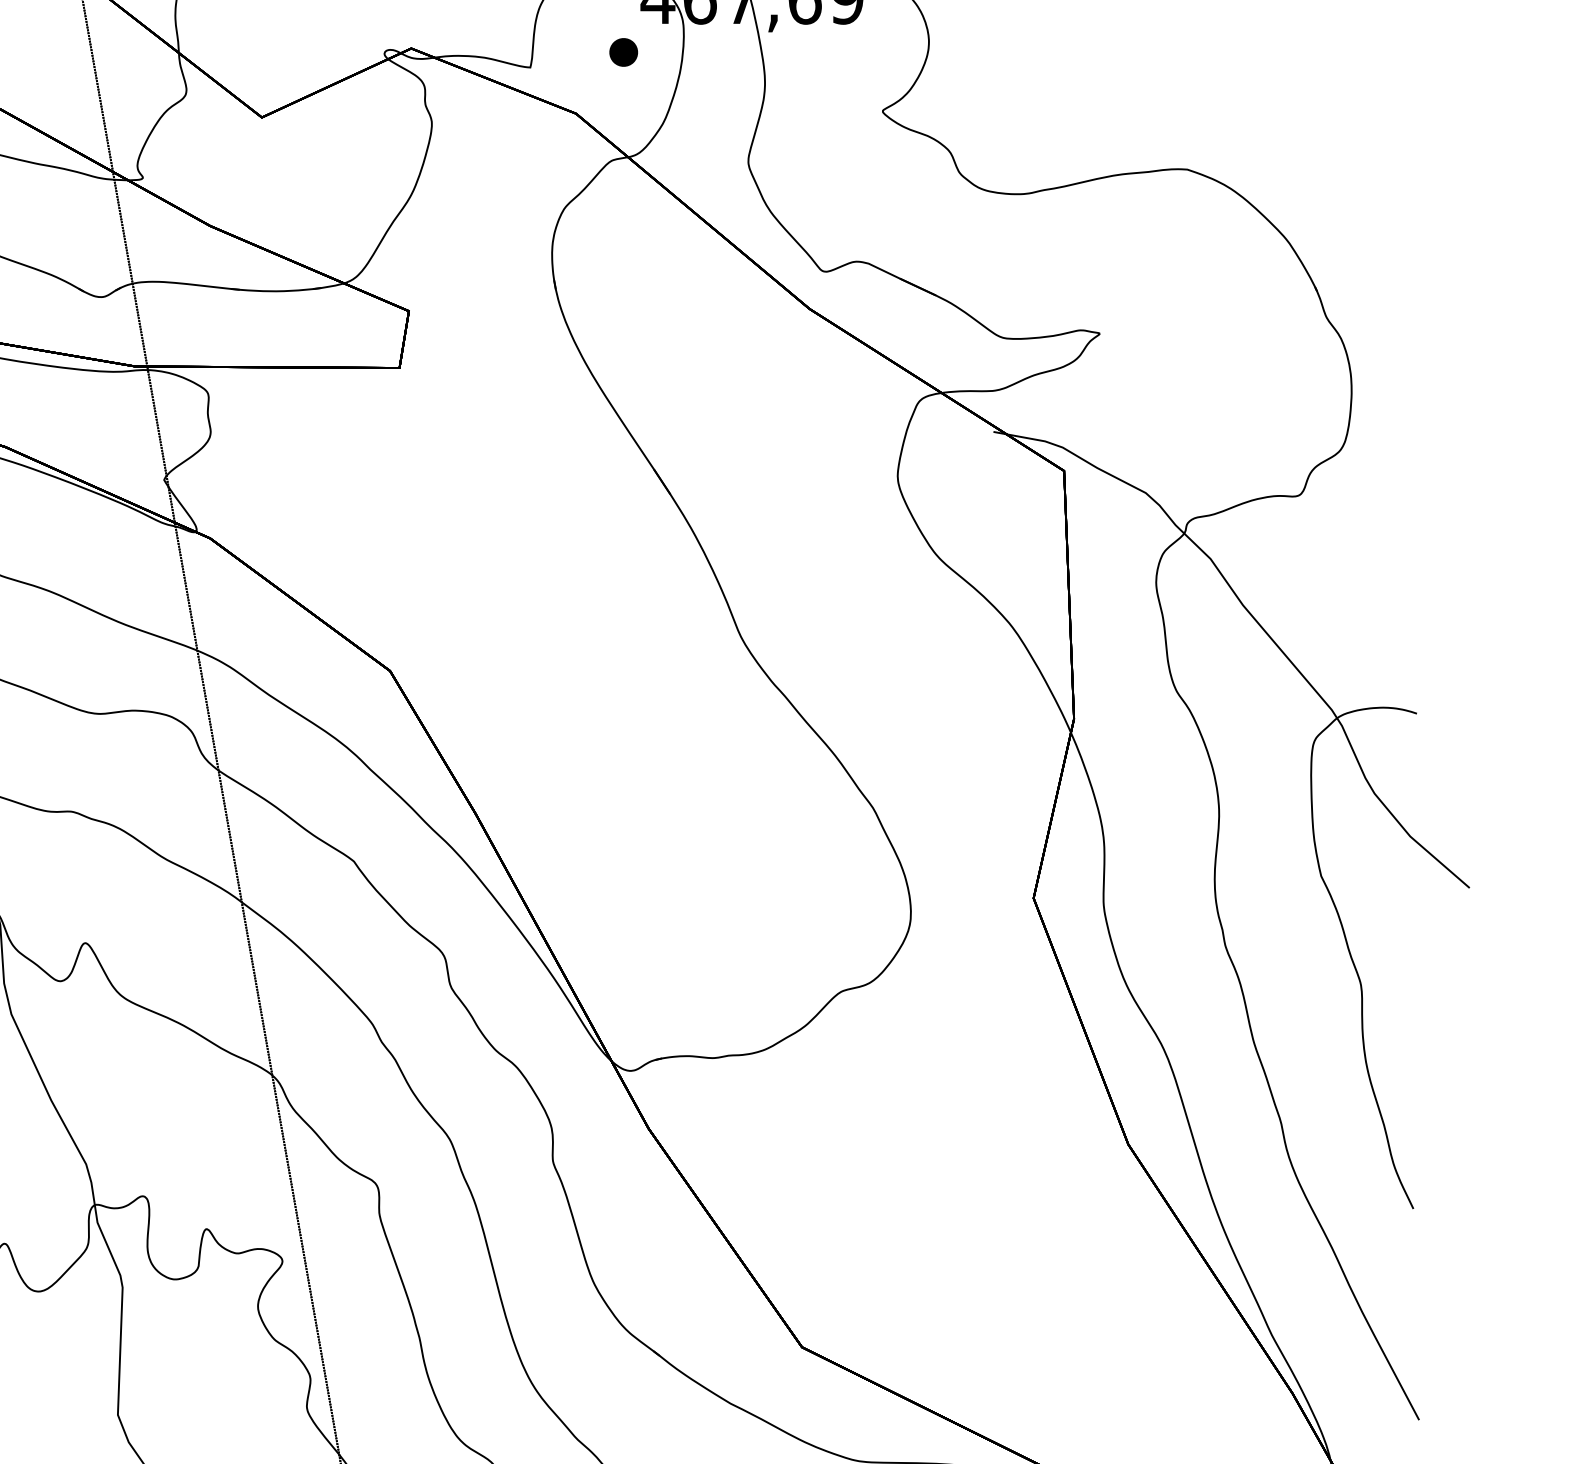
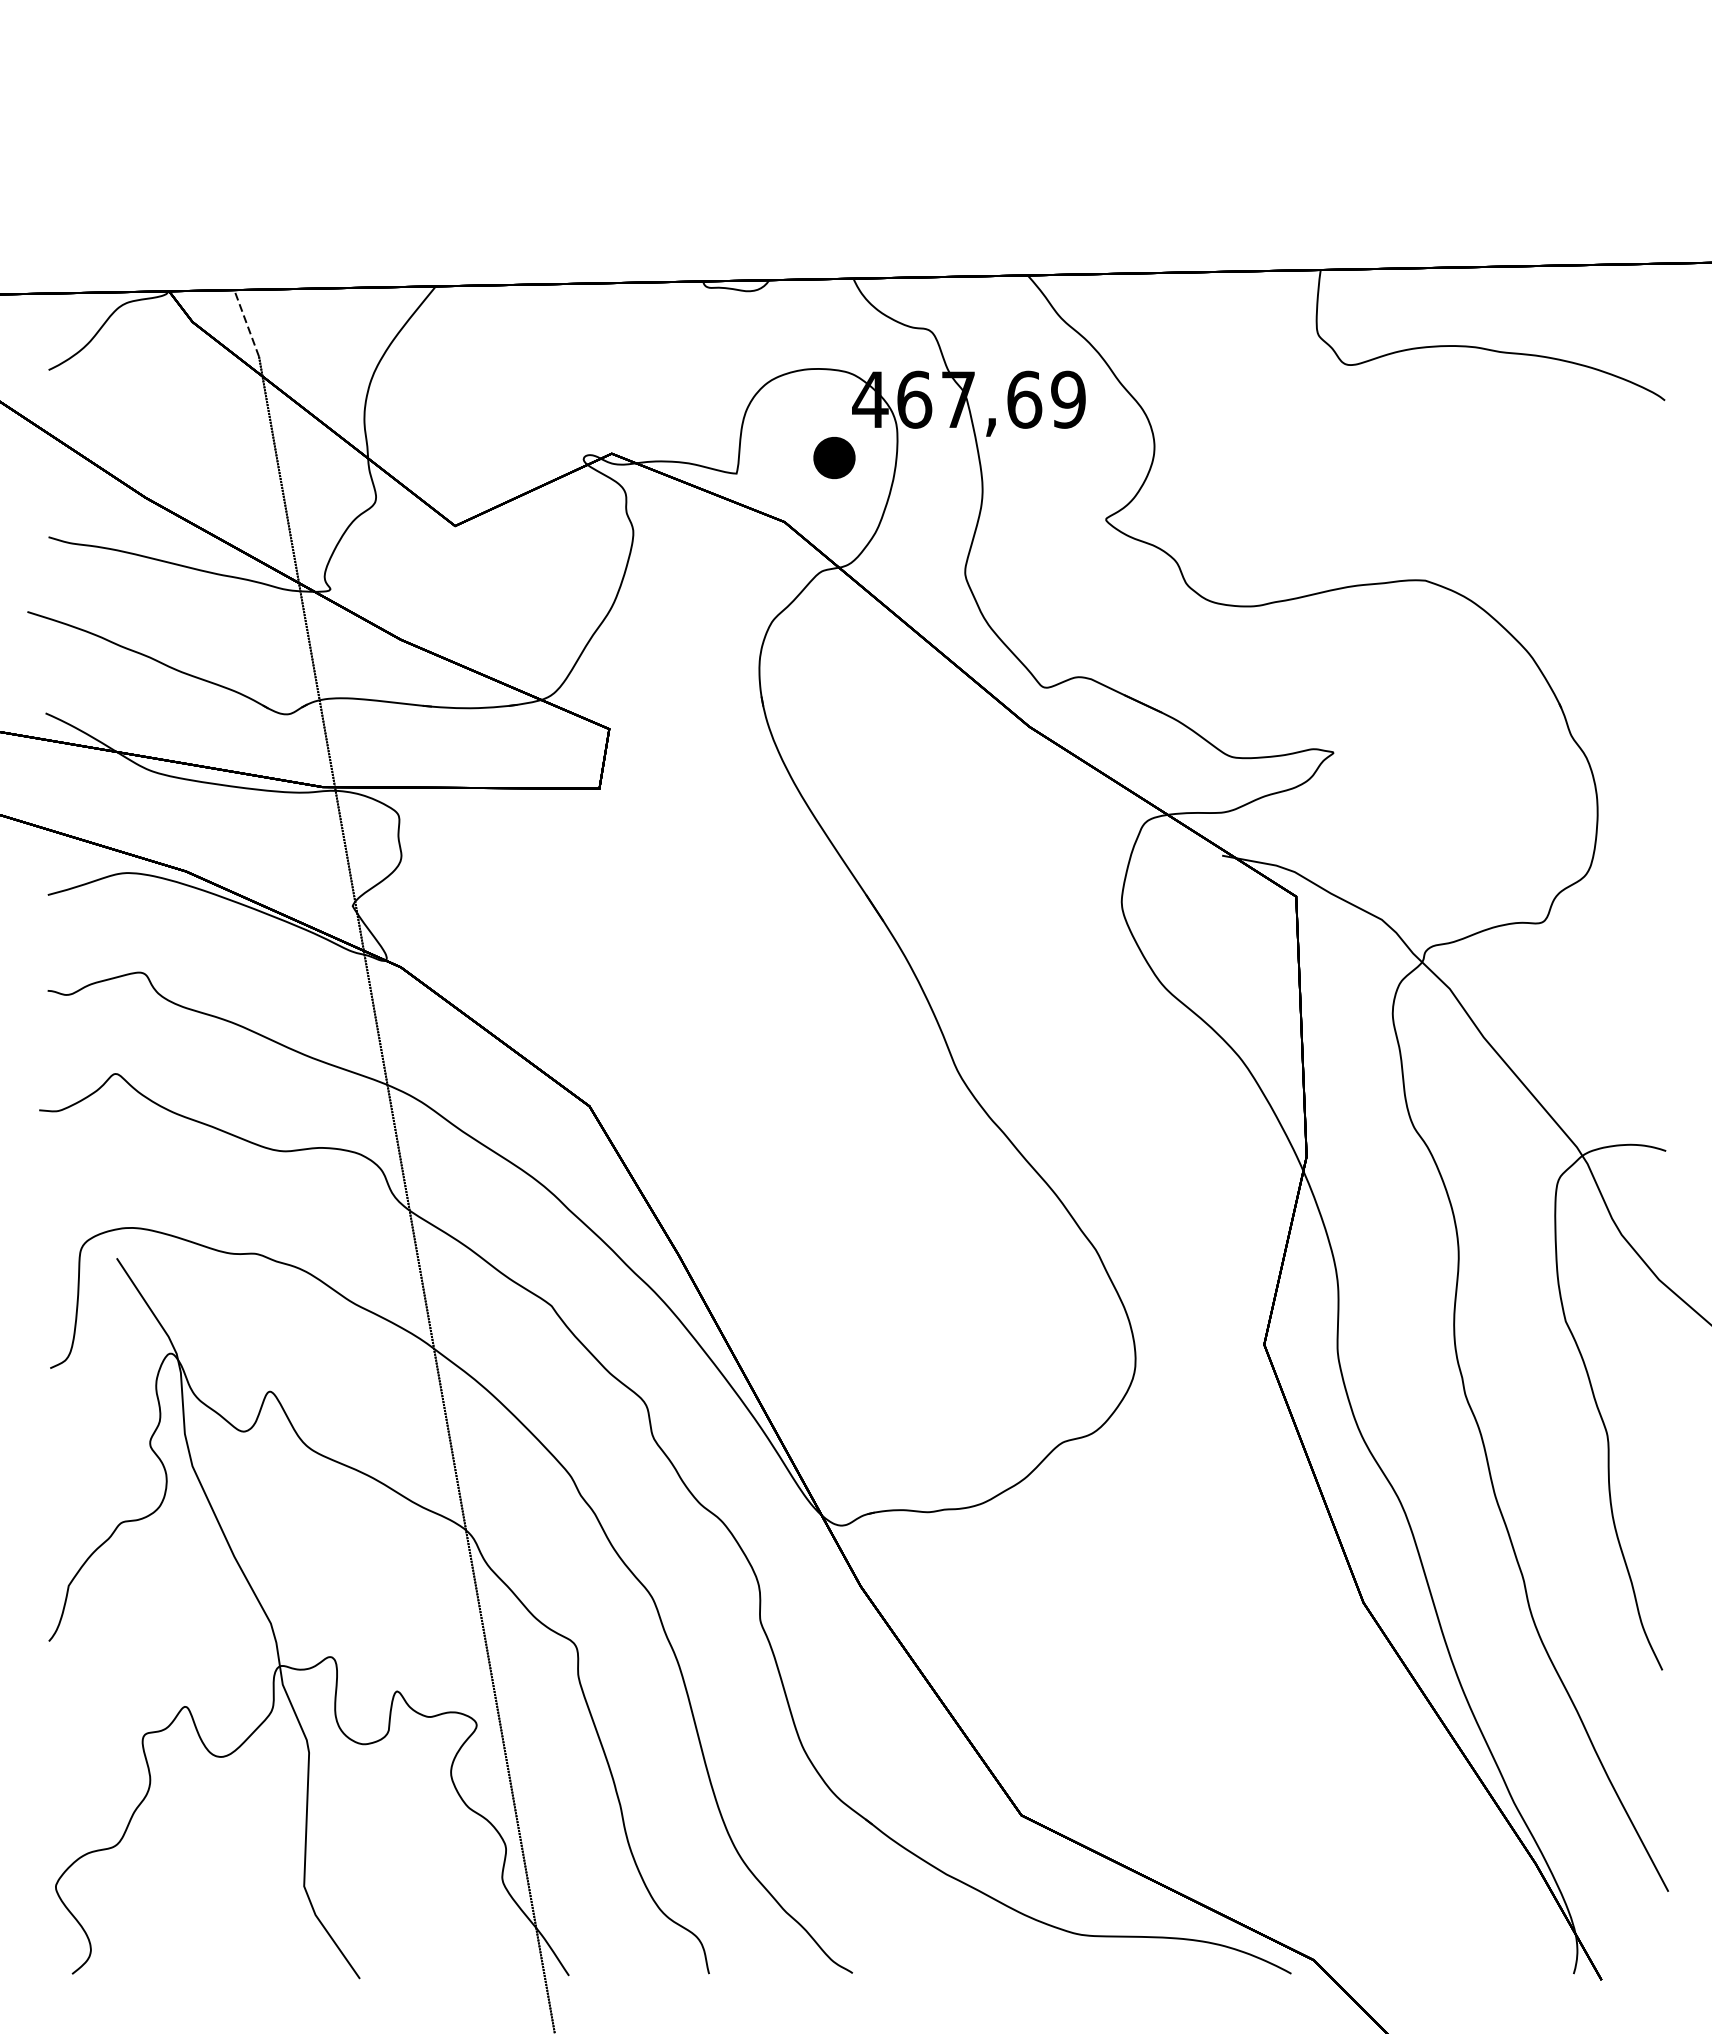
part: (623, 52) -> (834, 457), size x1.4

